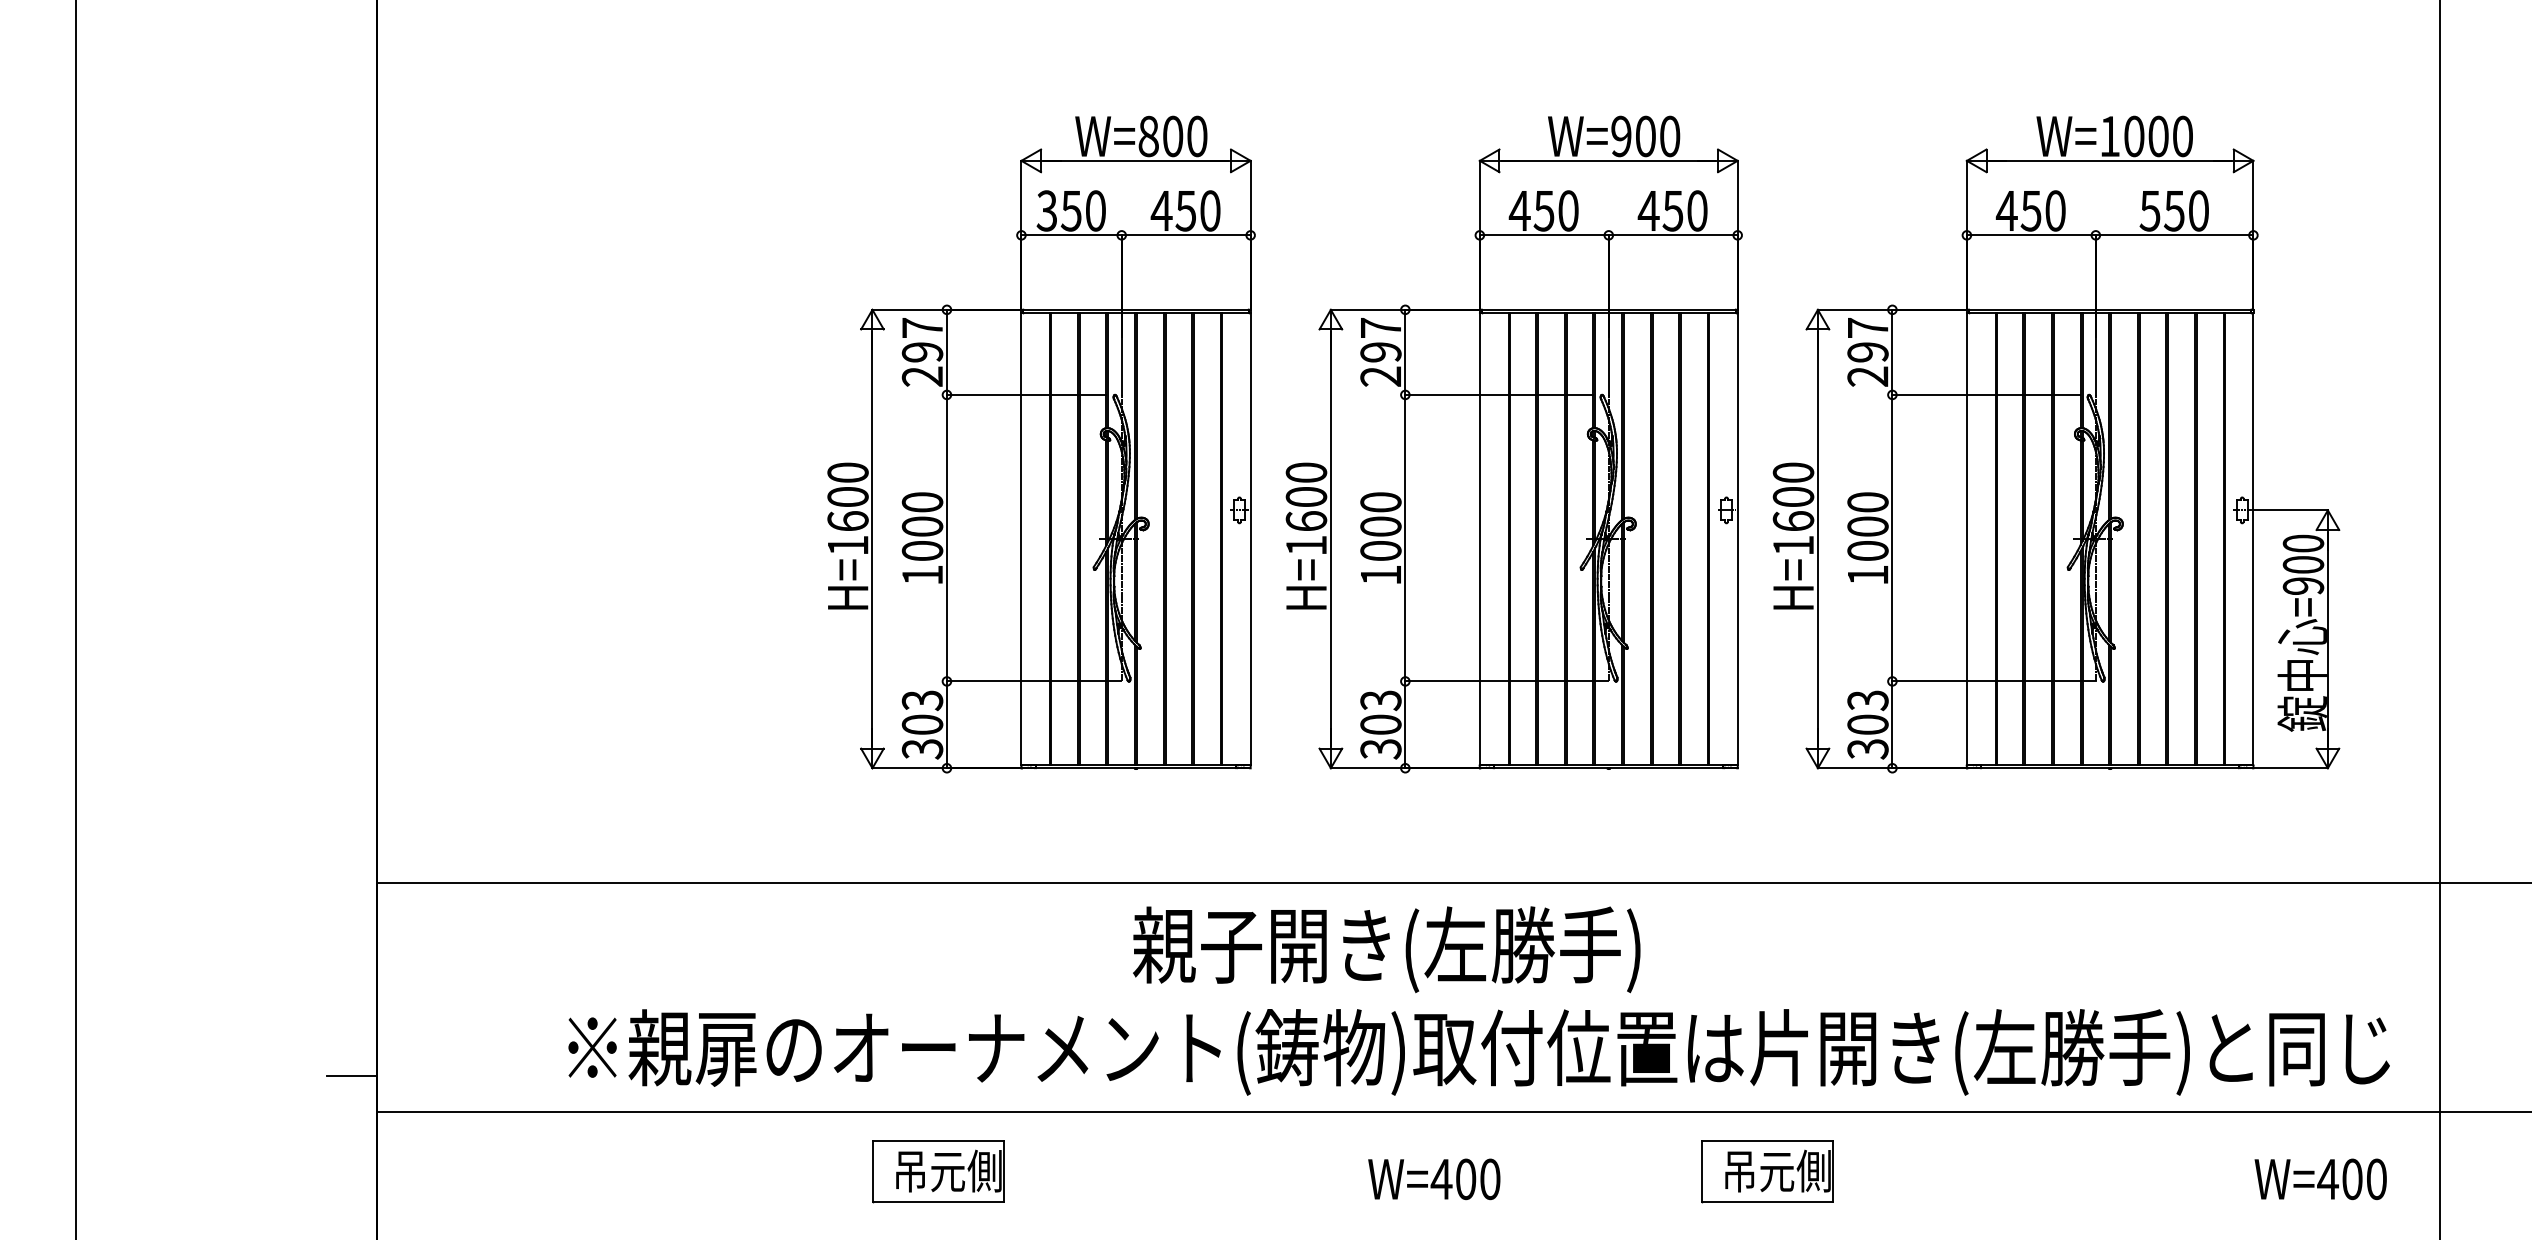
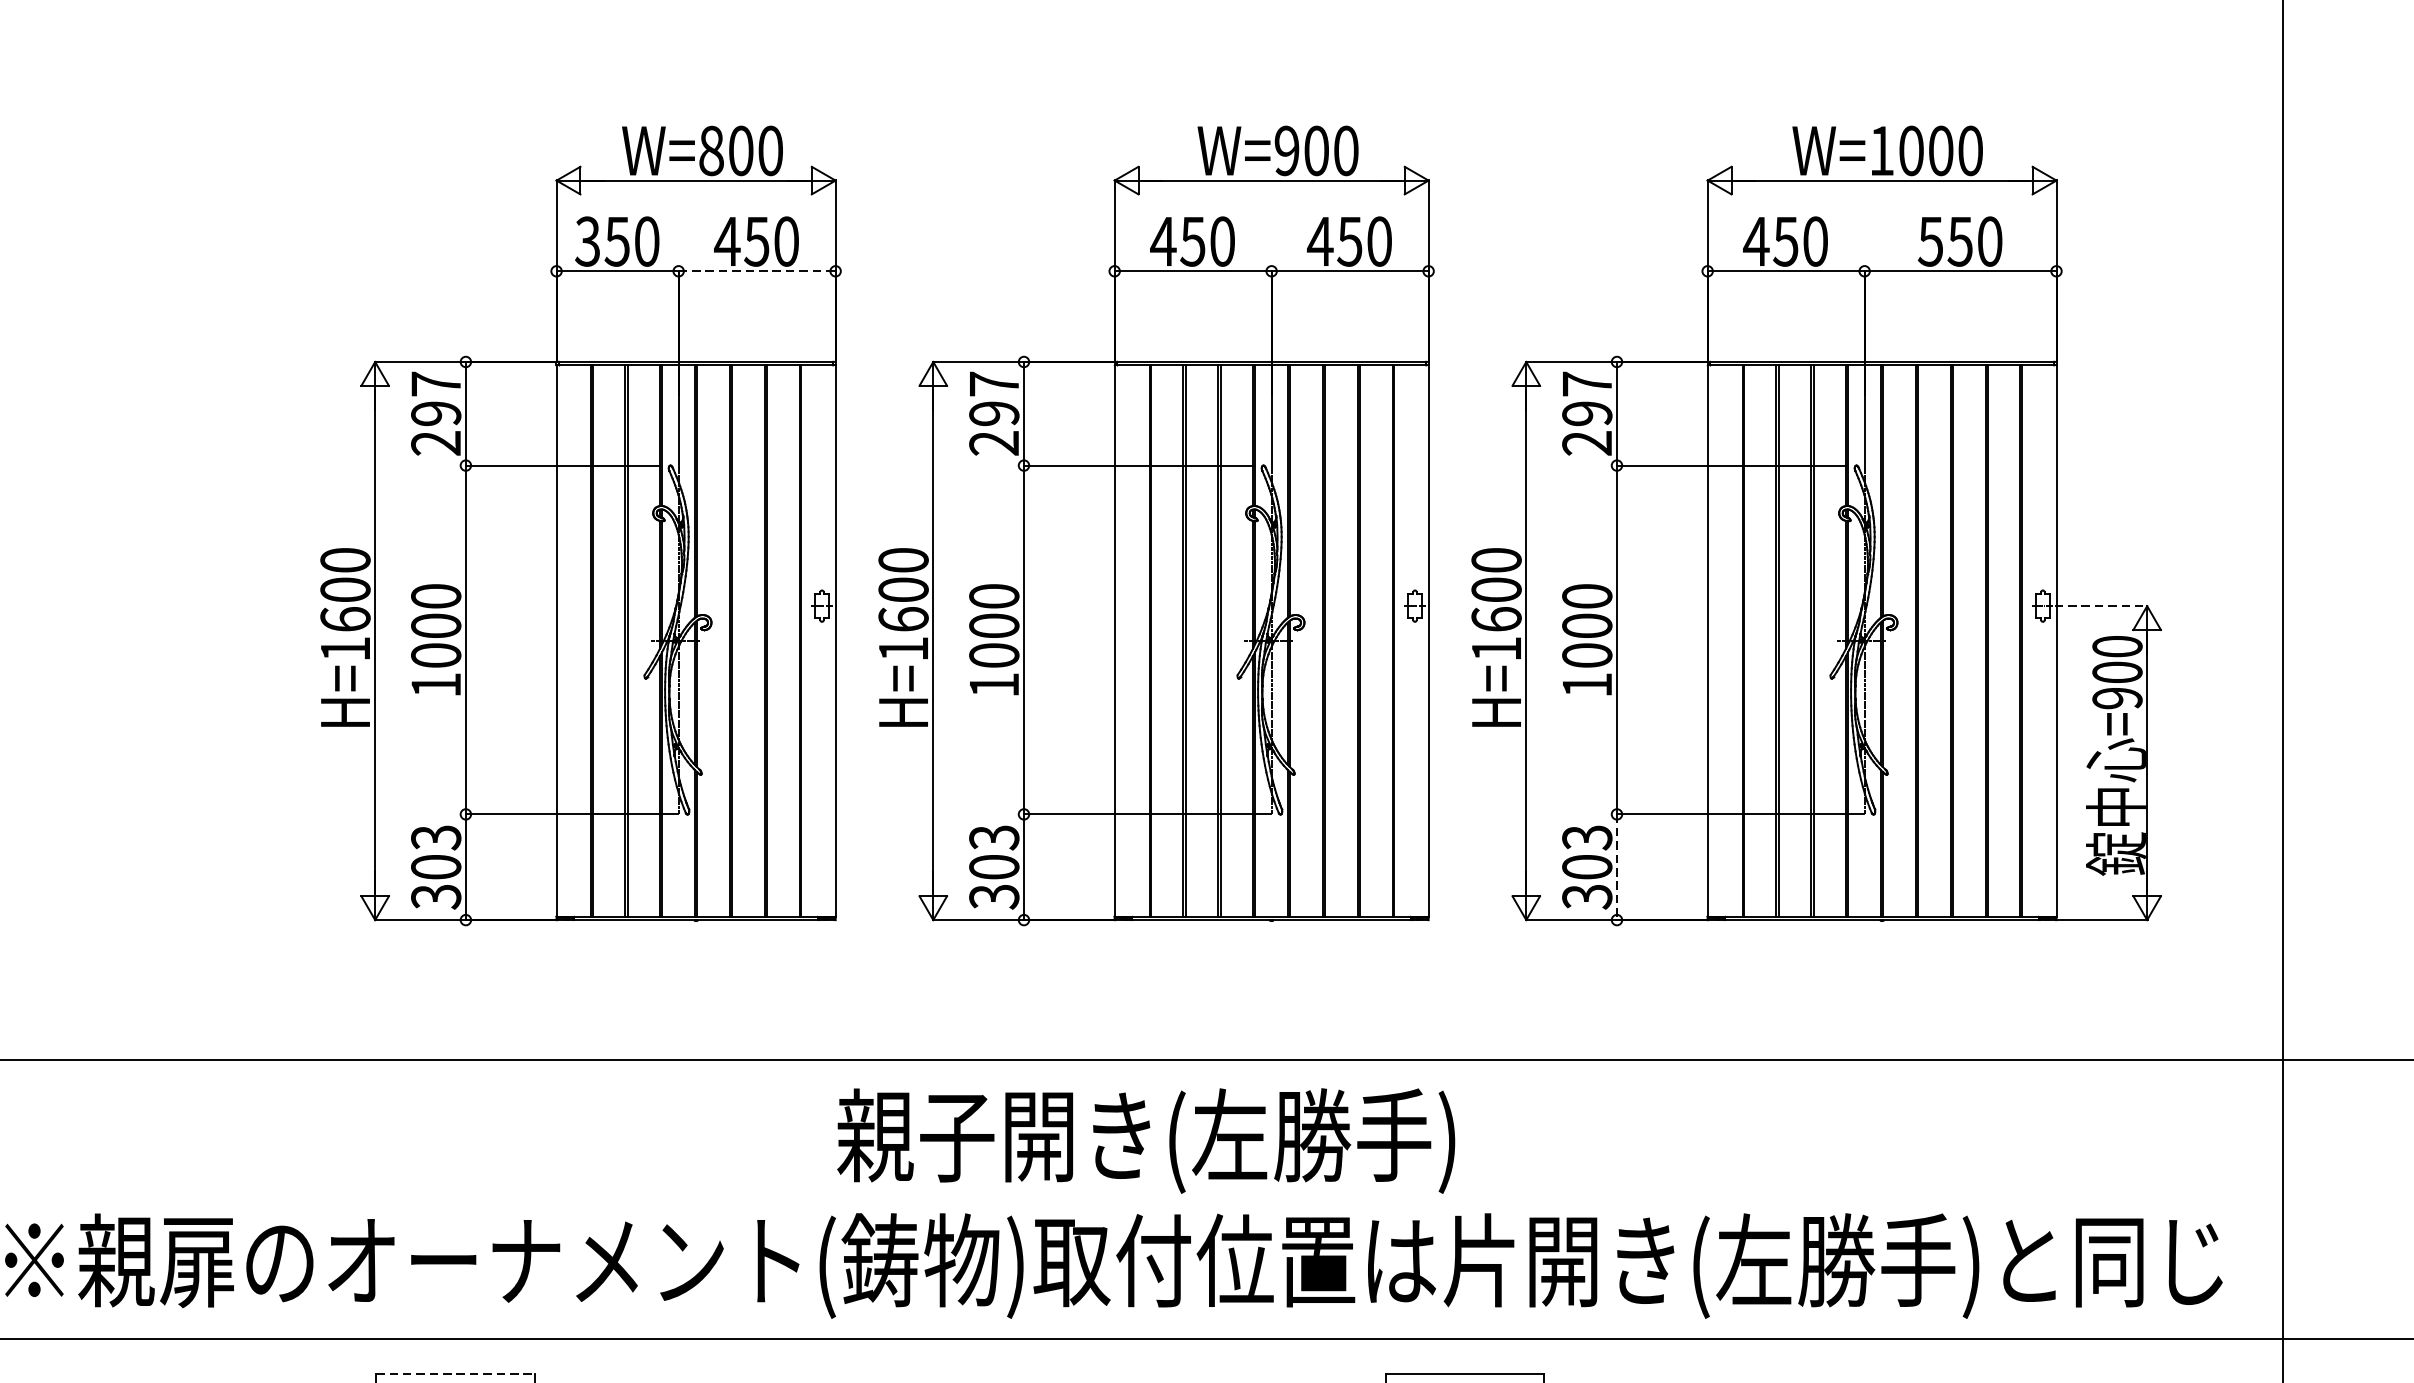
line: (1186, 235) -> (757, 271), solid -> dashed
line: (2290, 510) -> (2101, 606), solid -> dashed
line: (1892, 725) -> (1617, 868), solid -> dashed
text: (1386, 949) -> (1145, 1140), moved
line: (938, 1141) -> (455, 1374), solid -> dashed

